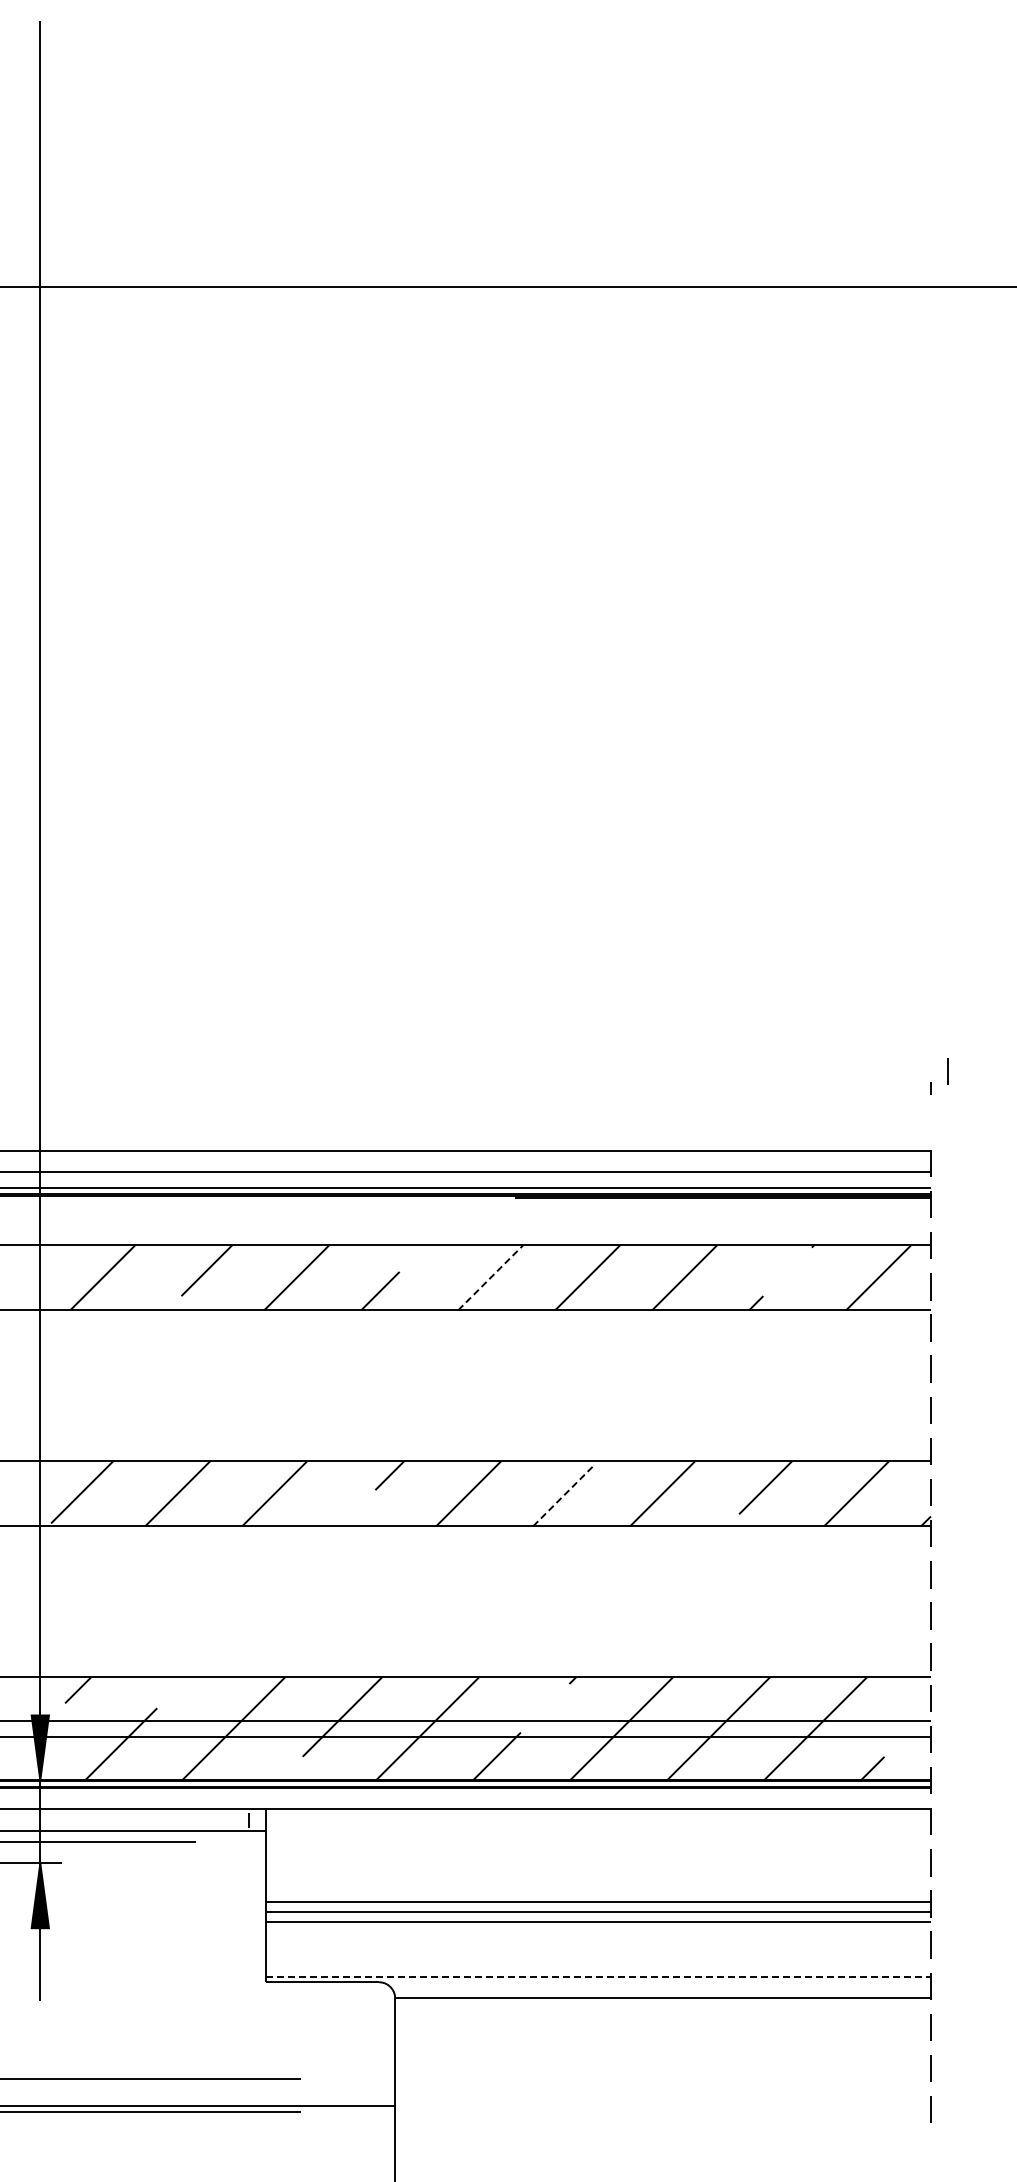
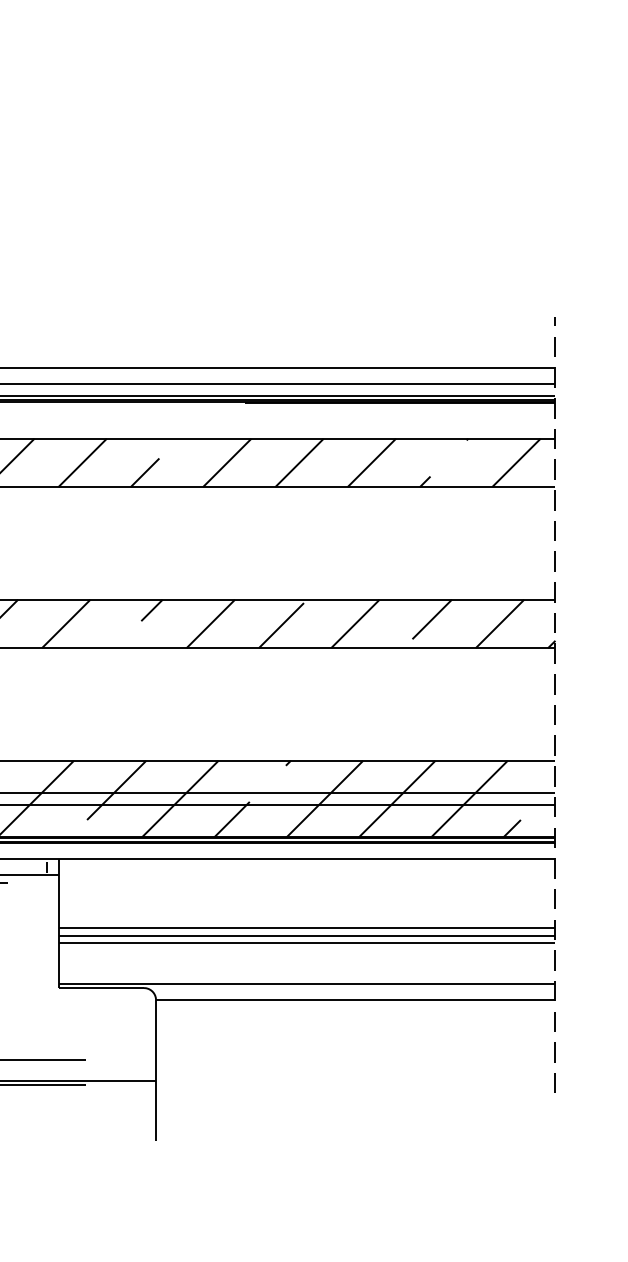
line: (947, 1071) -> (555, 347), moved
line: (490, 1277) -> (227, 462), dashed -> solid
line: (563, 1496) -> (281, 625), dashed -> solid
line: (598, 1976) -> (307, 983), dashed -> solid

